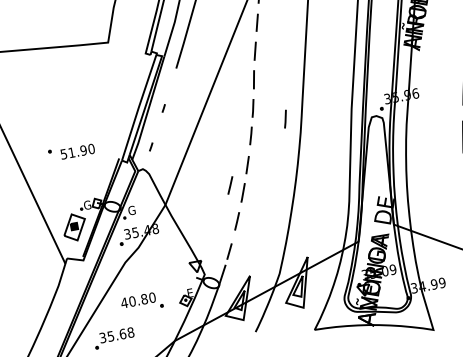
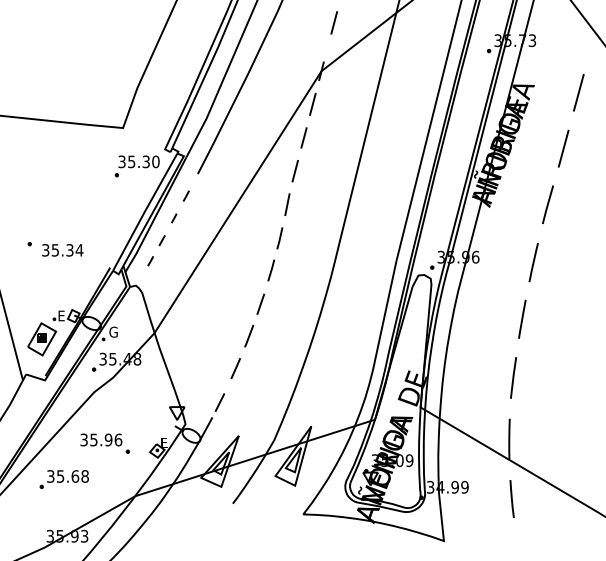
part: (125, 71) -> (136, 166), added
line: (169, 87) -> (185, 195), added
line: (285, 119) -> (315, 258), removed
part: (156, 128) -> (161, 240), added
text: (77, 151) -> (62, 250), 51.90 -> 35.34
line: (230, 185) -> (235, 324), removed
text: (87, 204) -> (62, 315), G -> E
text: (138, 299) -> (101, 439), 40.80 -> 35.96

